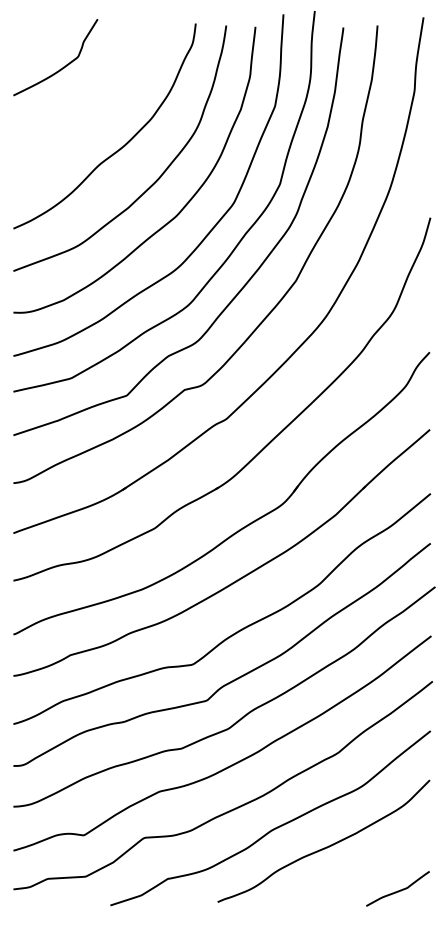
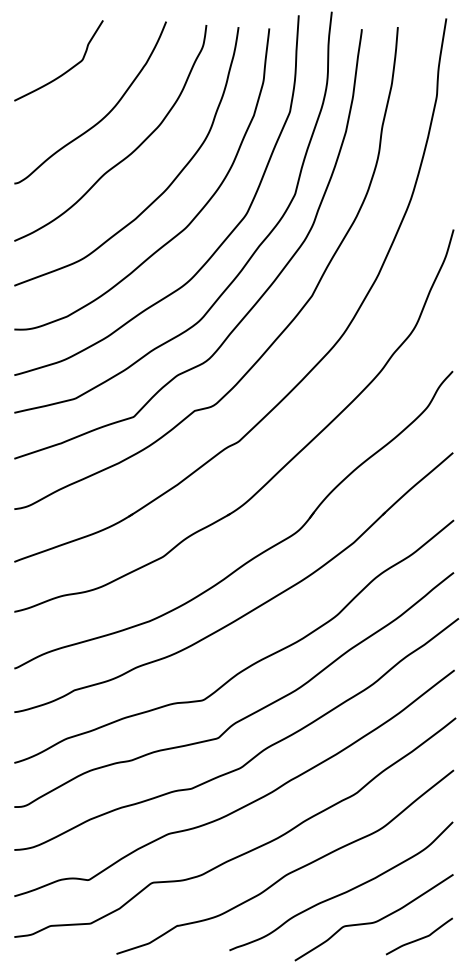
curve: (98, 110) -> (103, 116), added
curve: (354, 874) -> (373, 921), added

